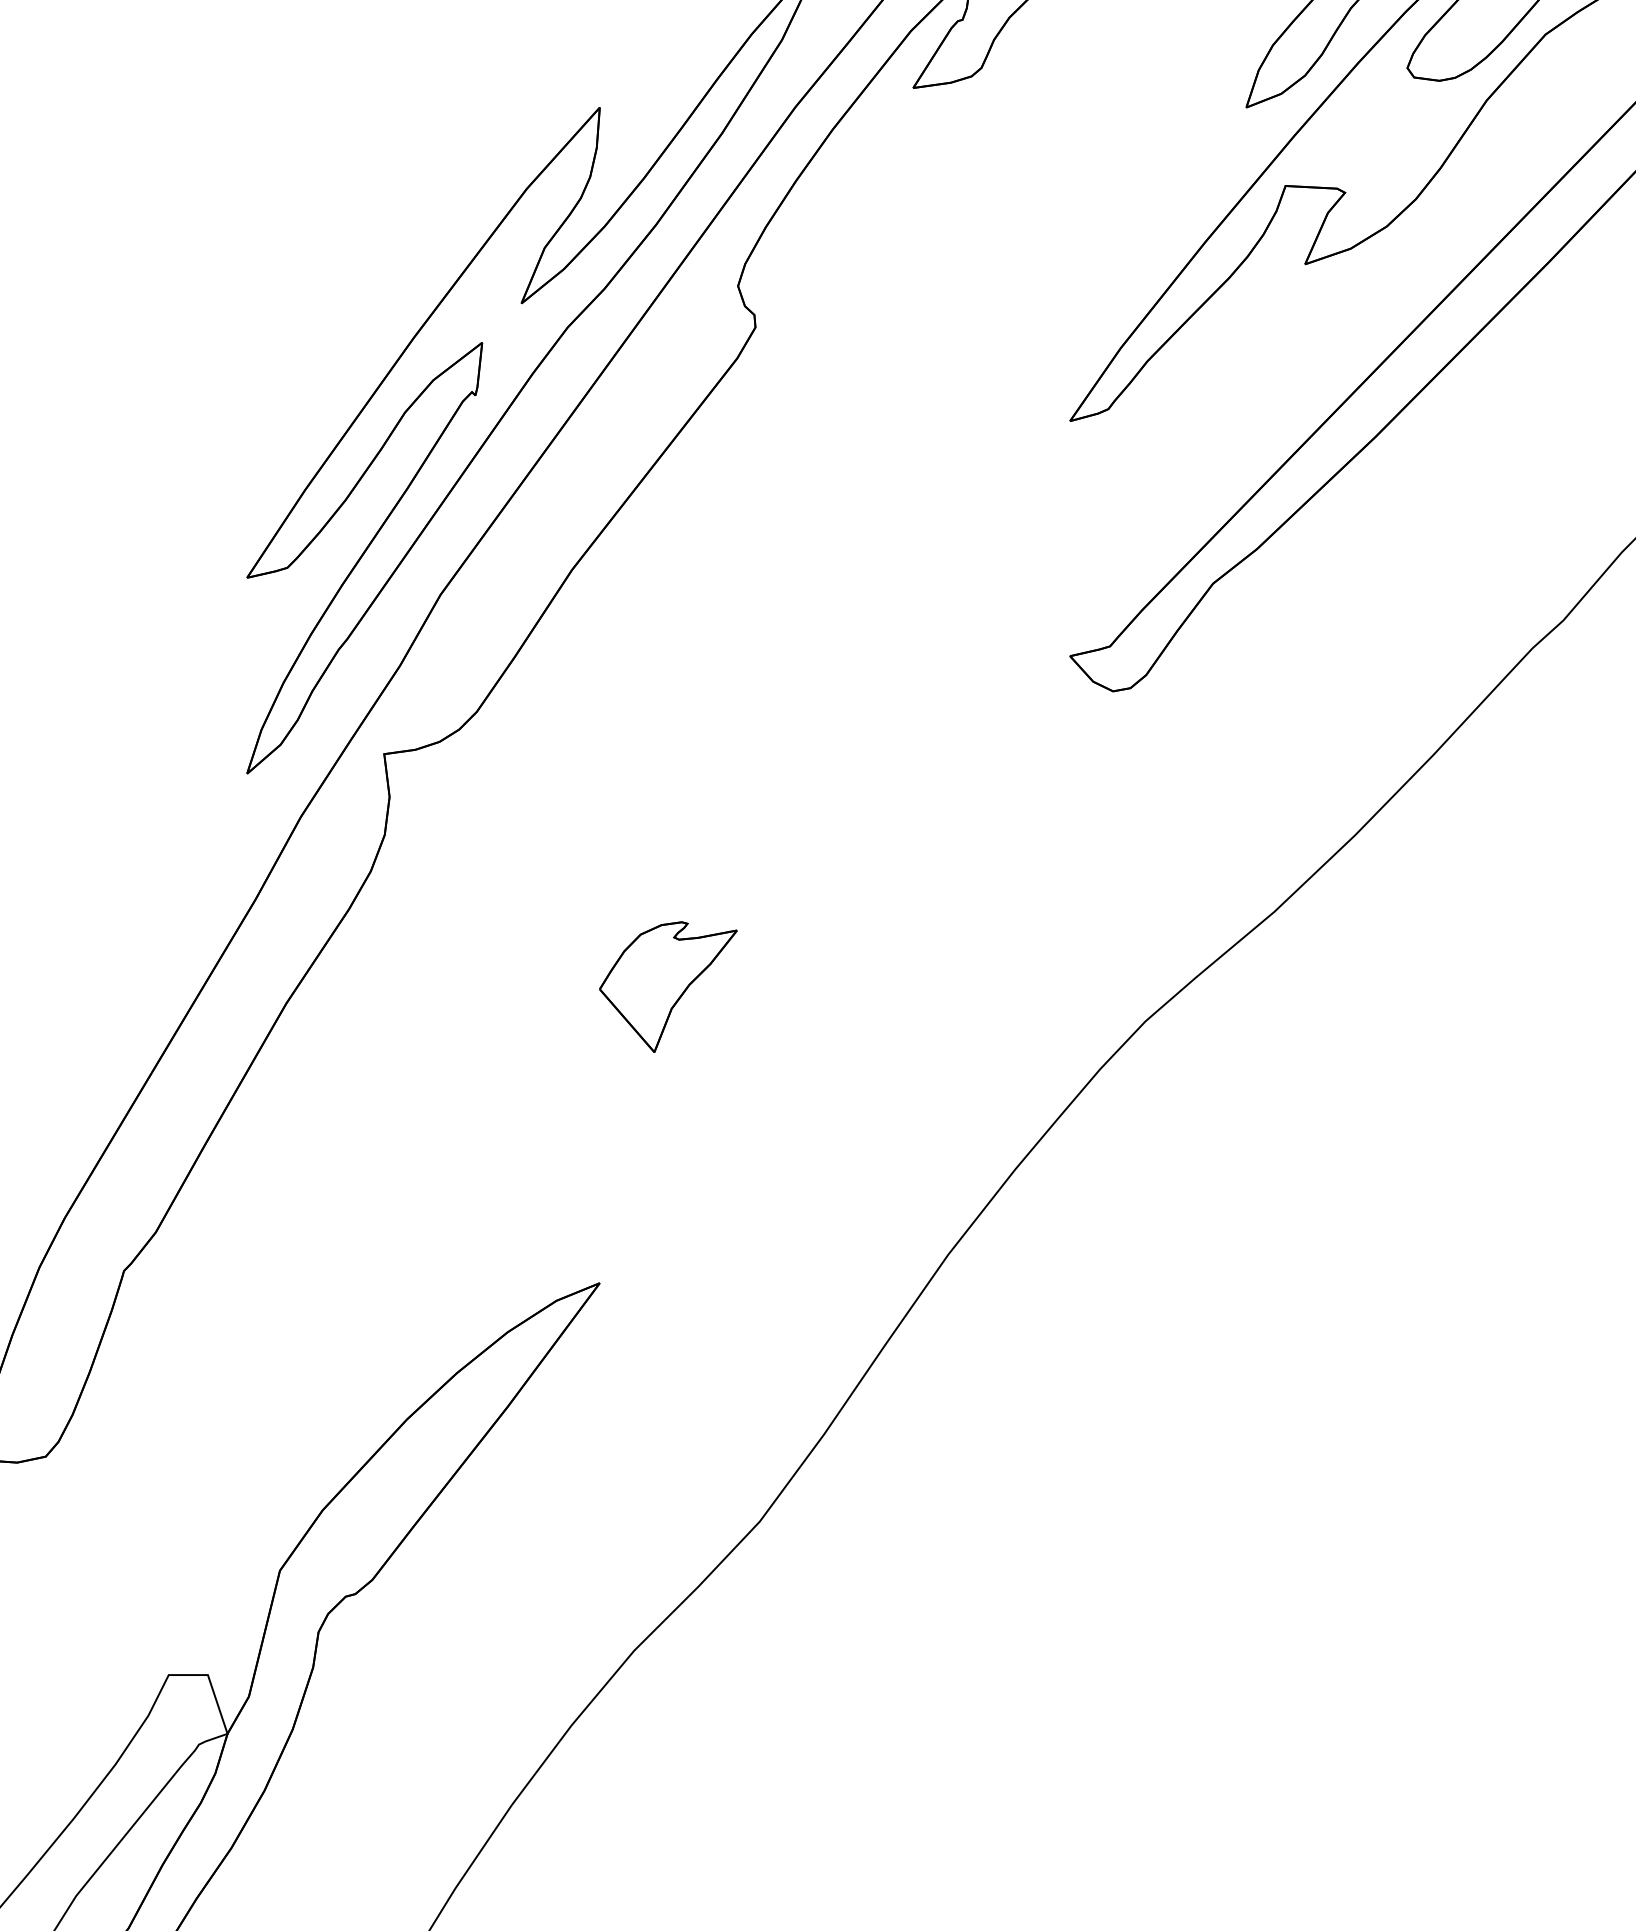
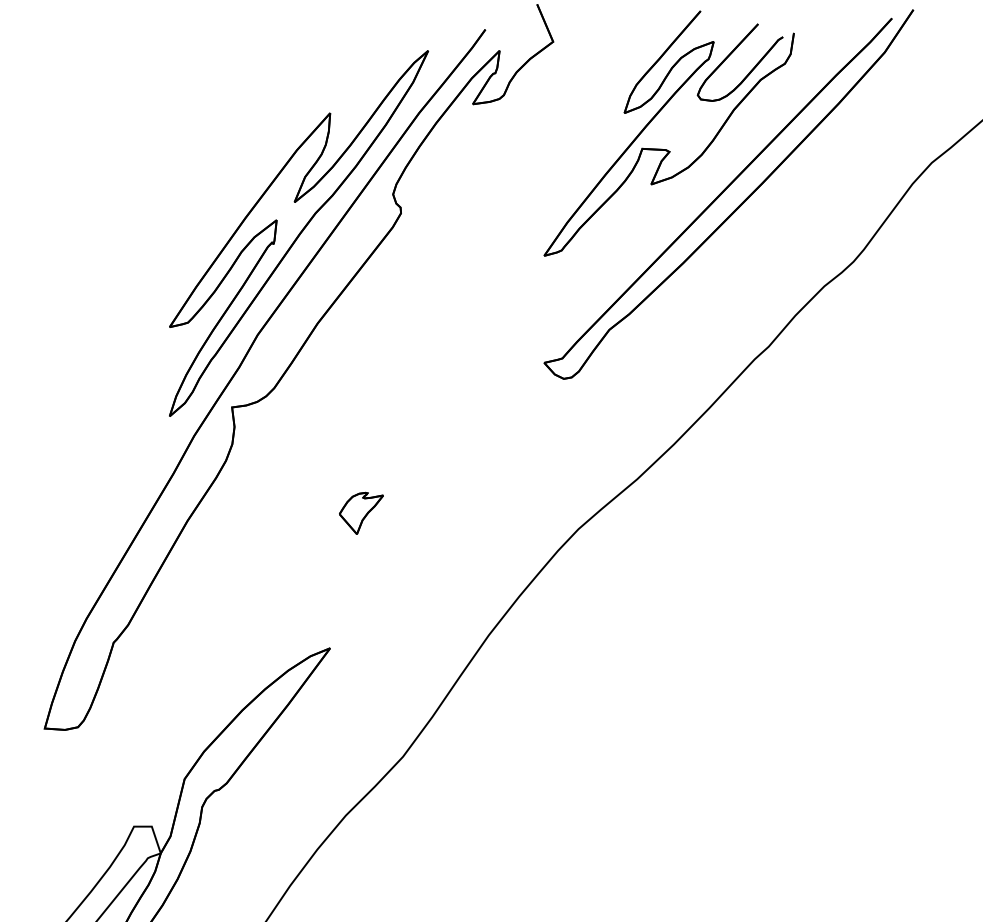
part: (668, 987) -> (361, 513), size x0.7

